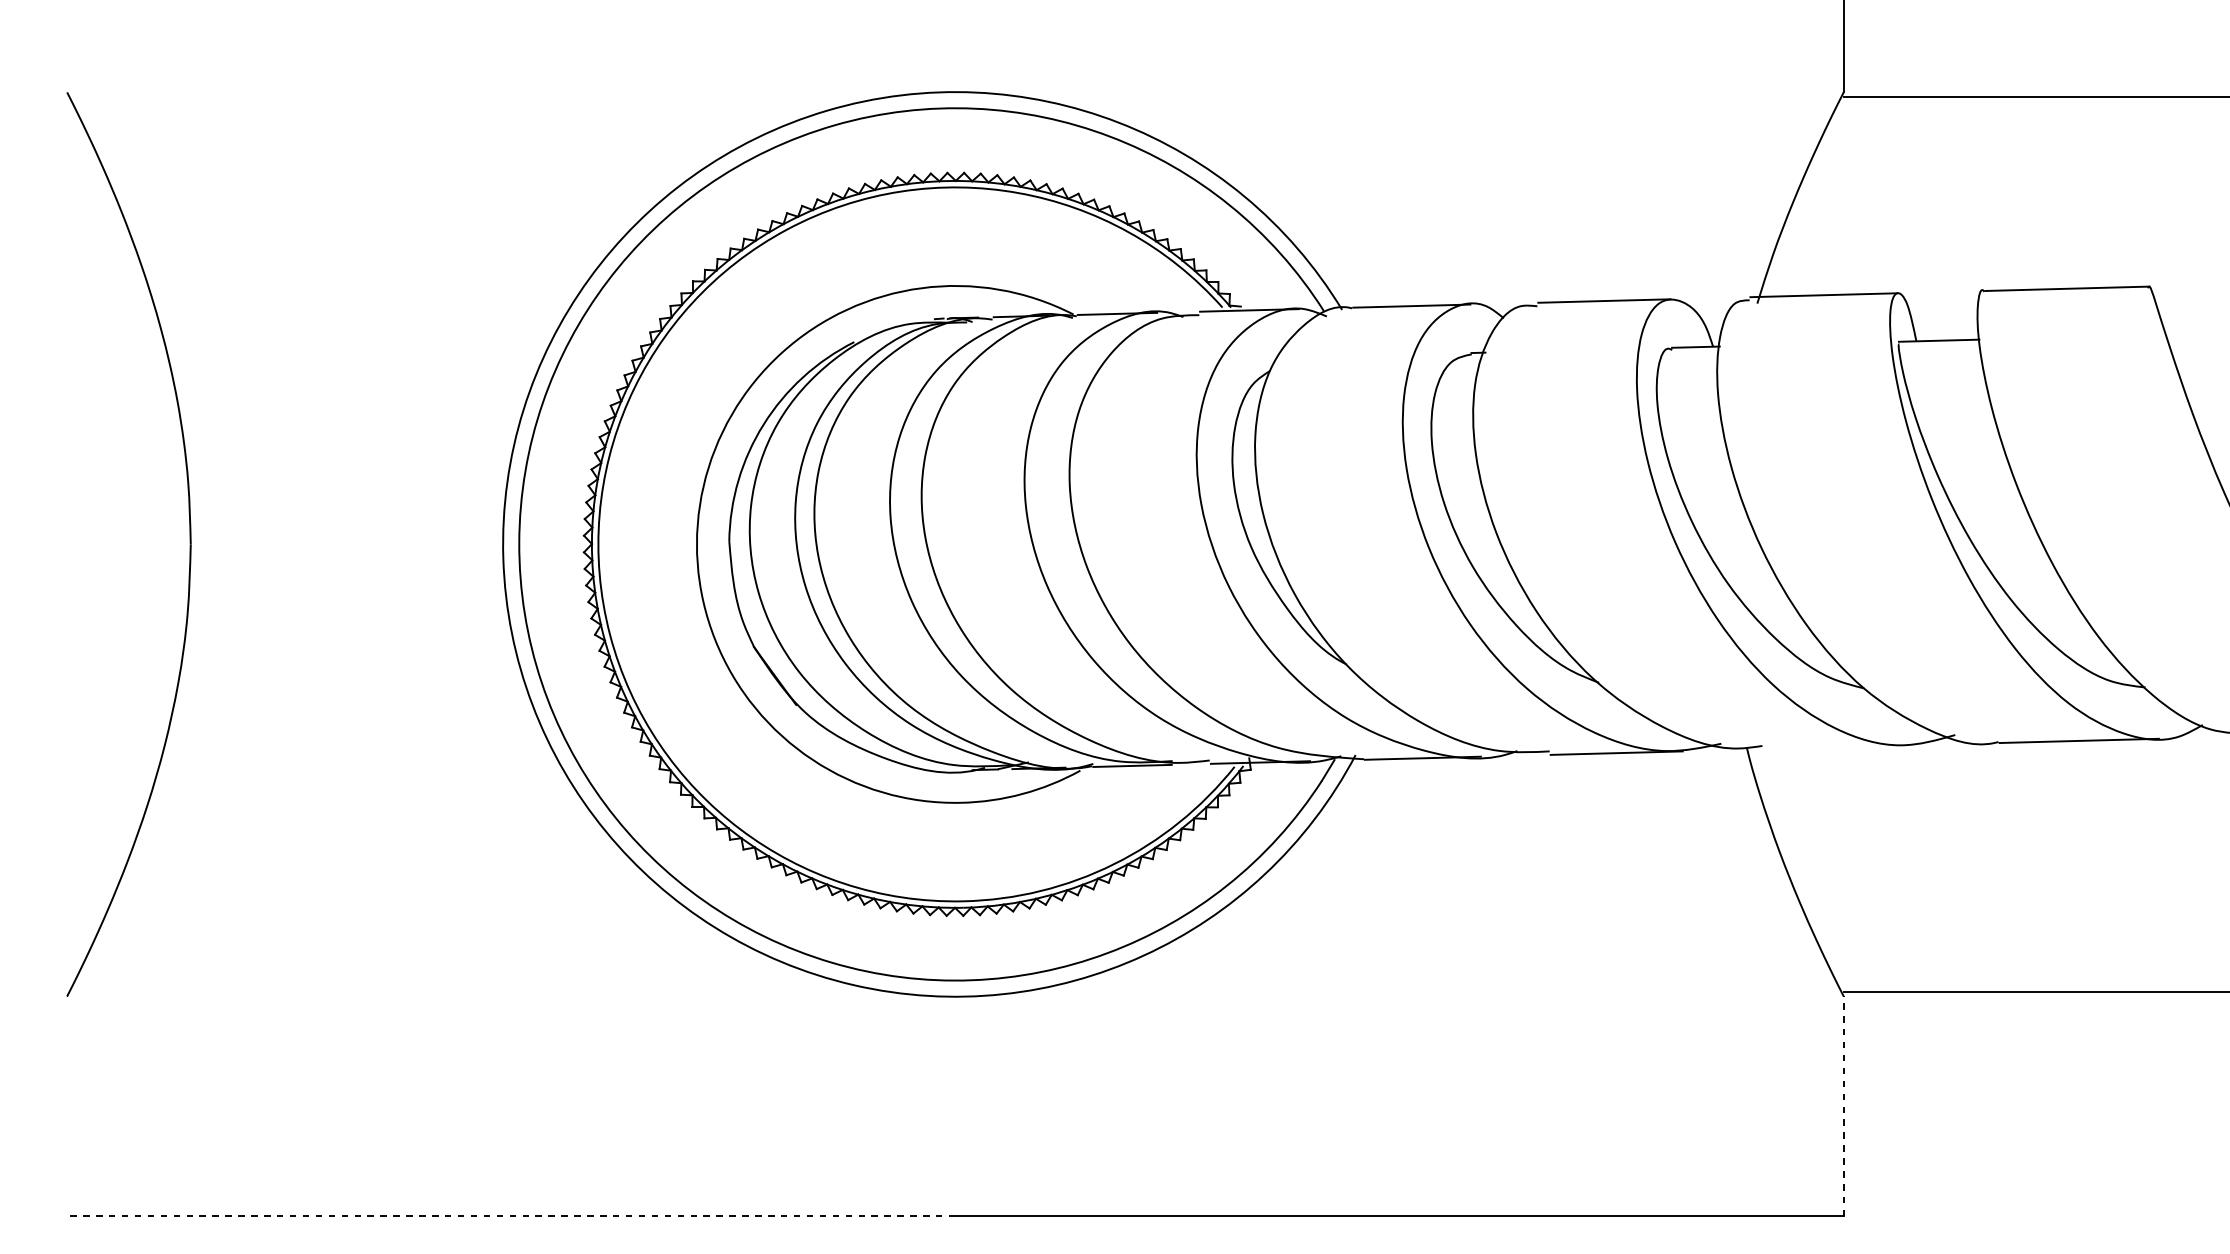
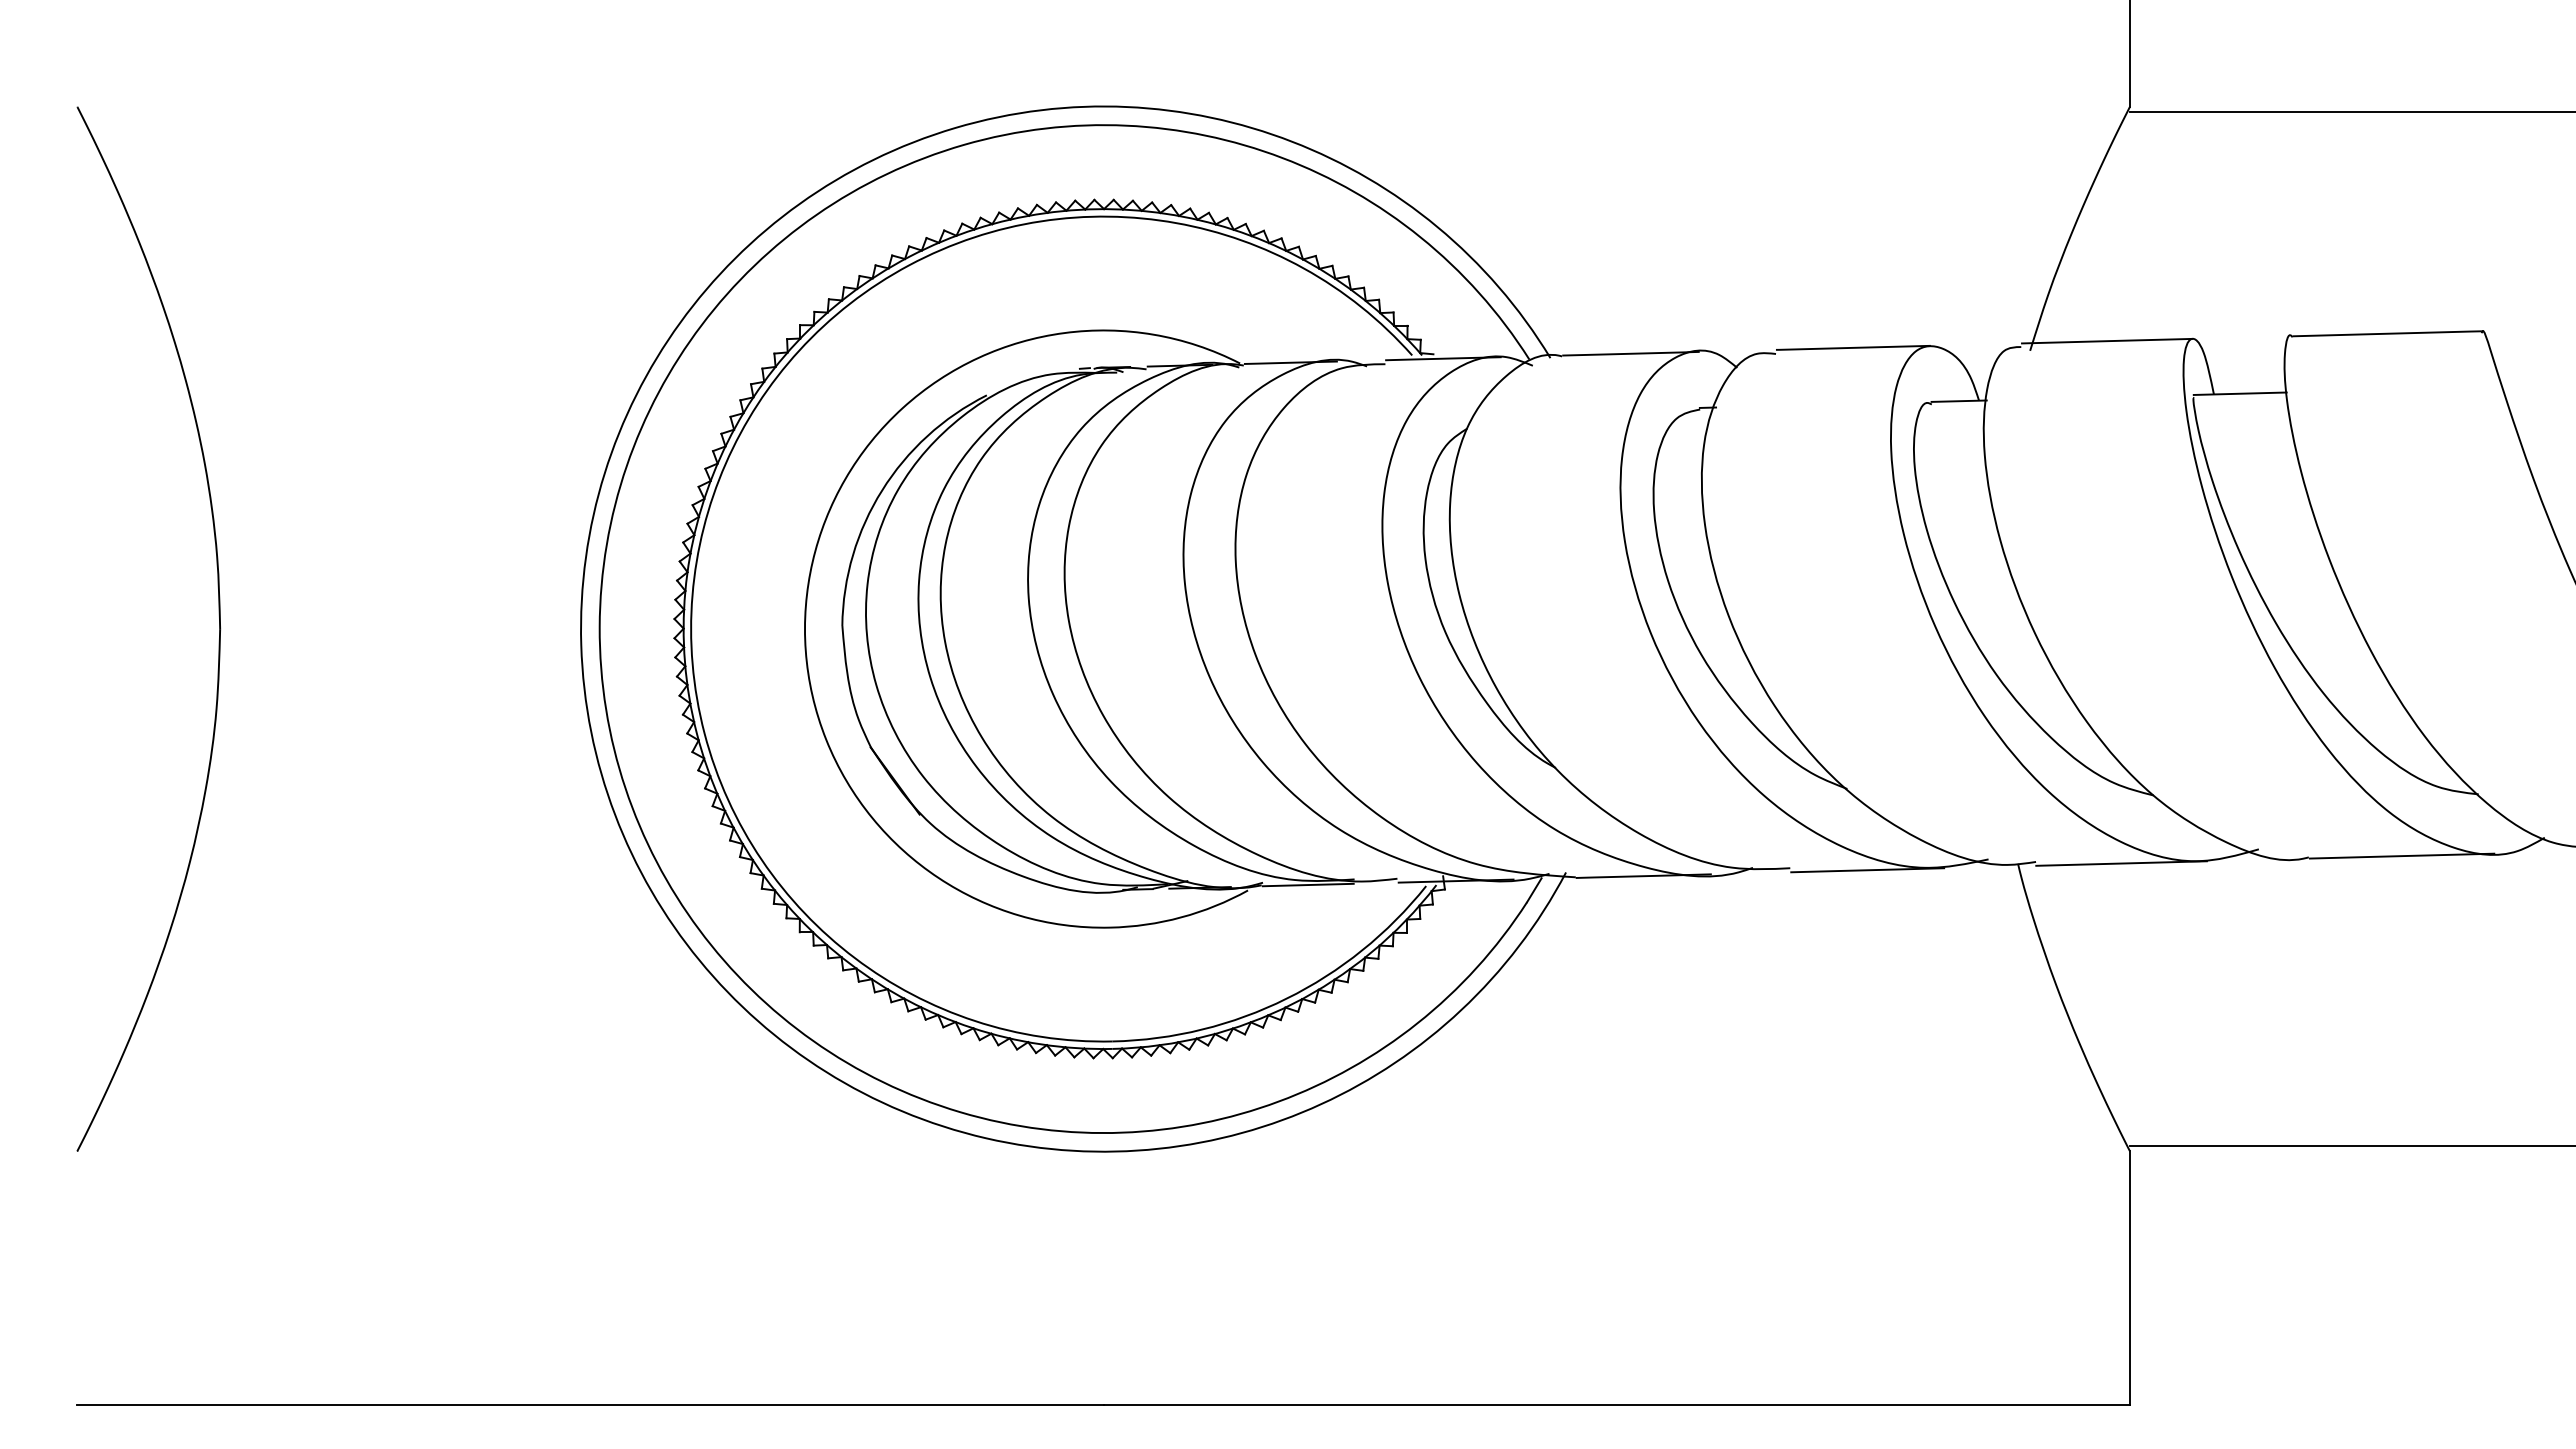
line: (1836, 747) -> (2121, 863), added
line: (1844, 1105) -> (2130, 1277), dashed -> solid
line: (510, 1216) -> (589, 1405), dashed -> solid

